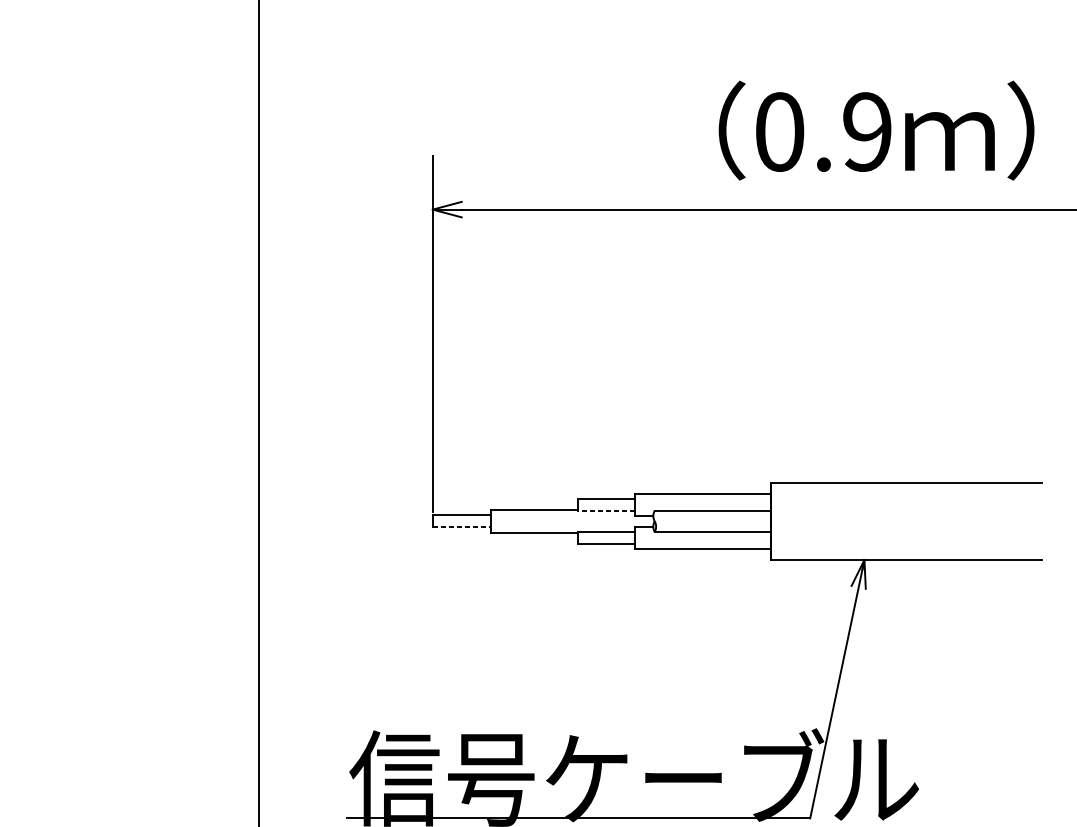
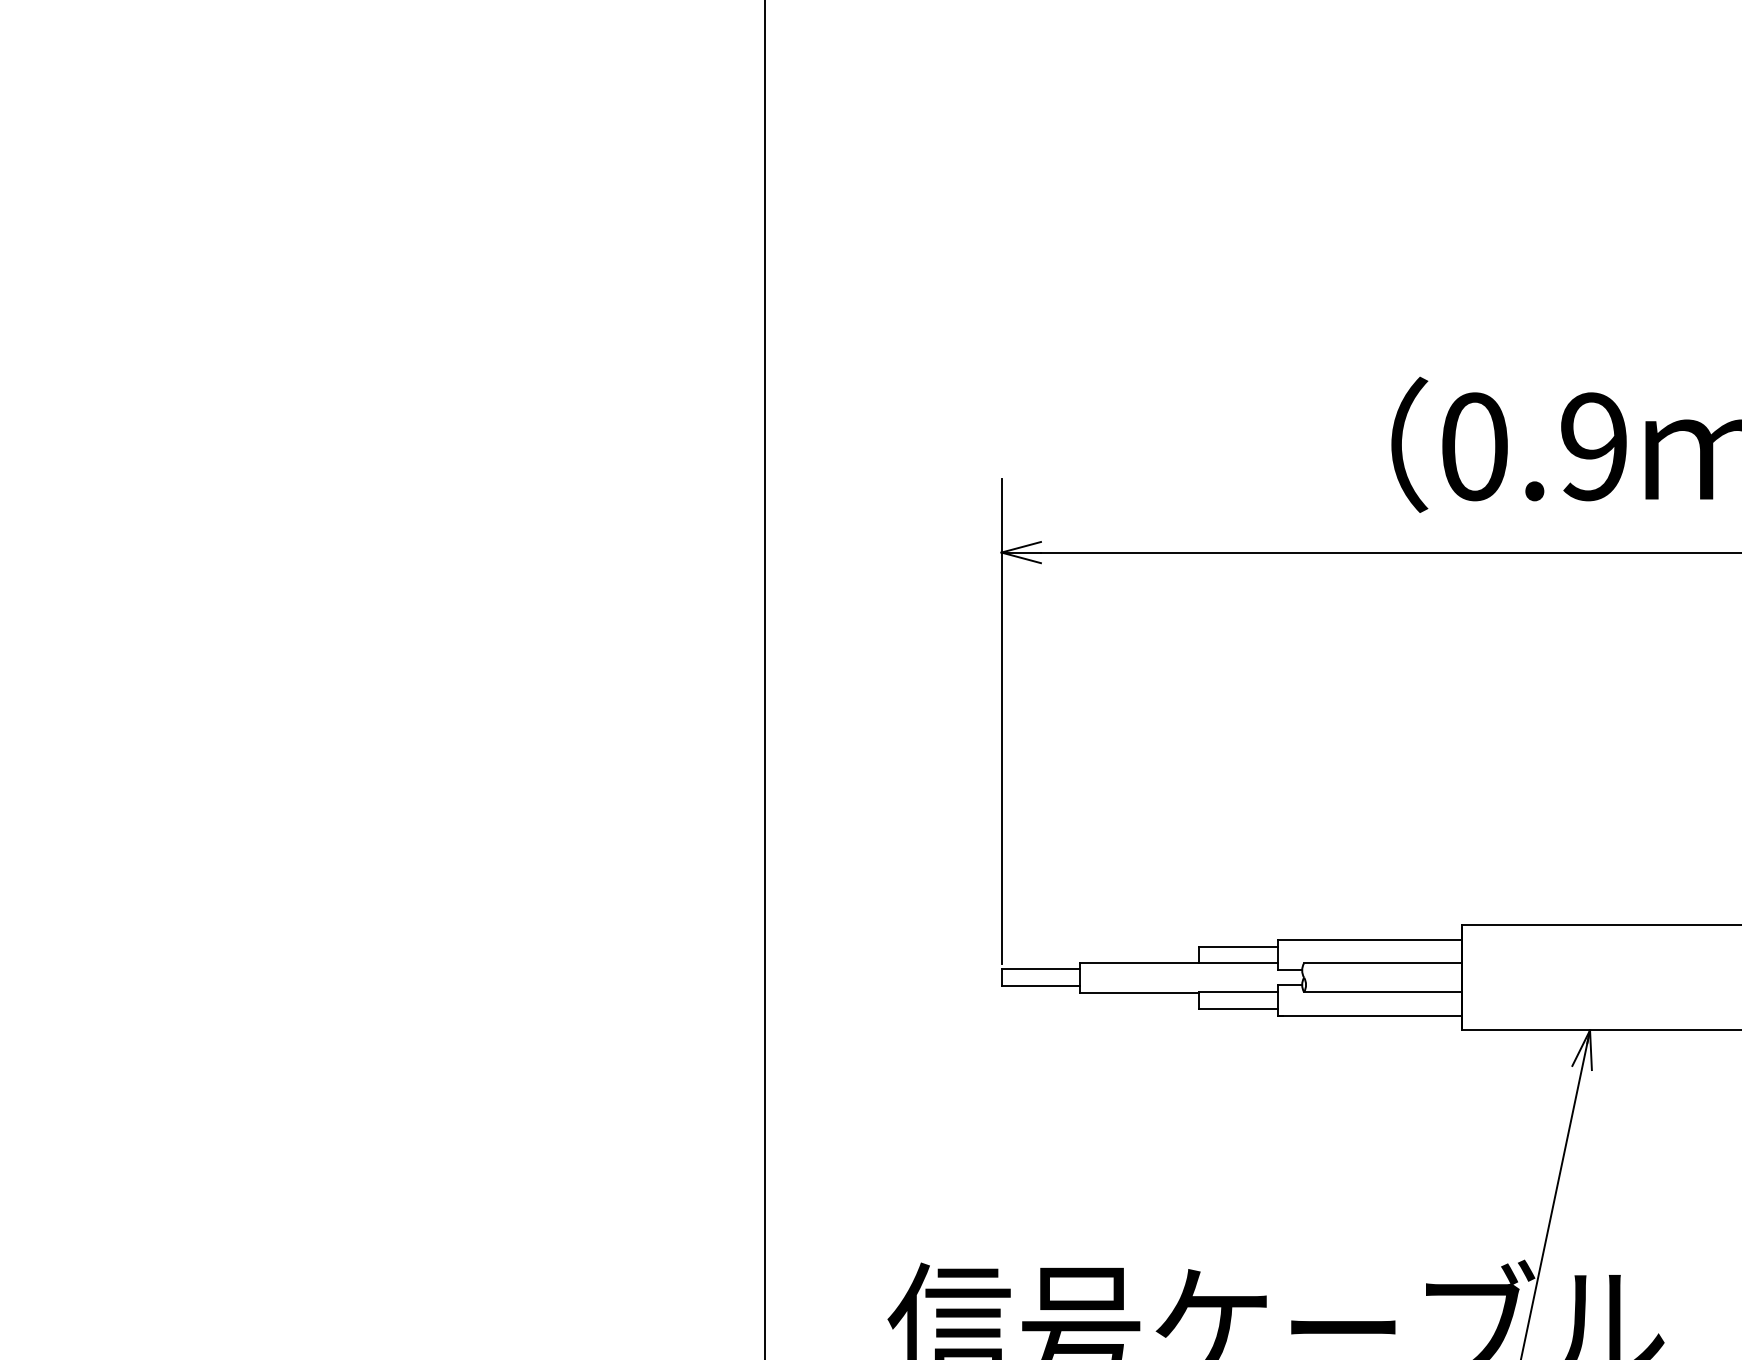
line: (605, 511) -> (1237, 963), dashed -> solid
line: (462, 527) -> (1041, 985), dashed -> solid

